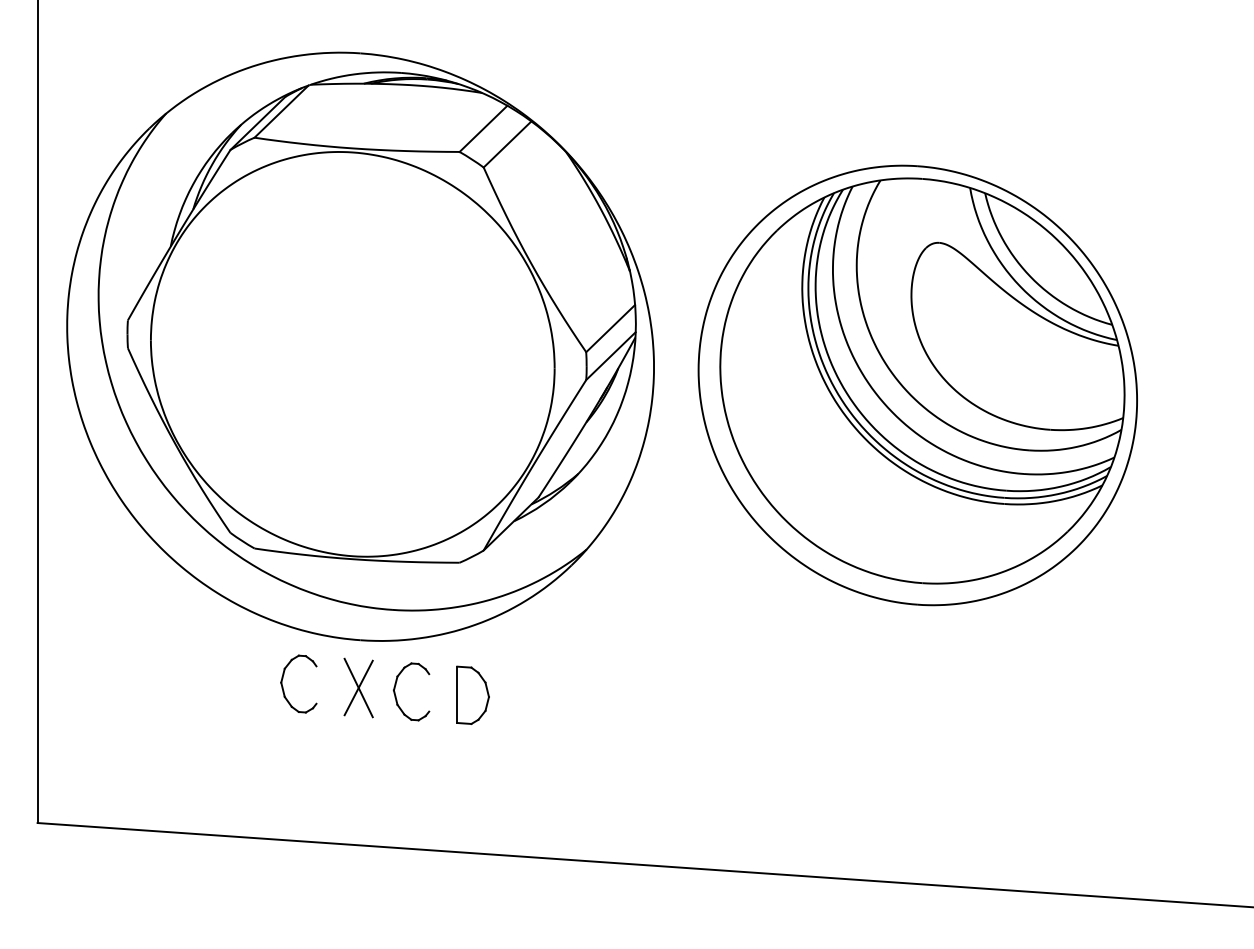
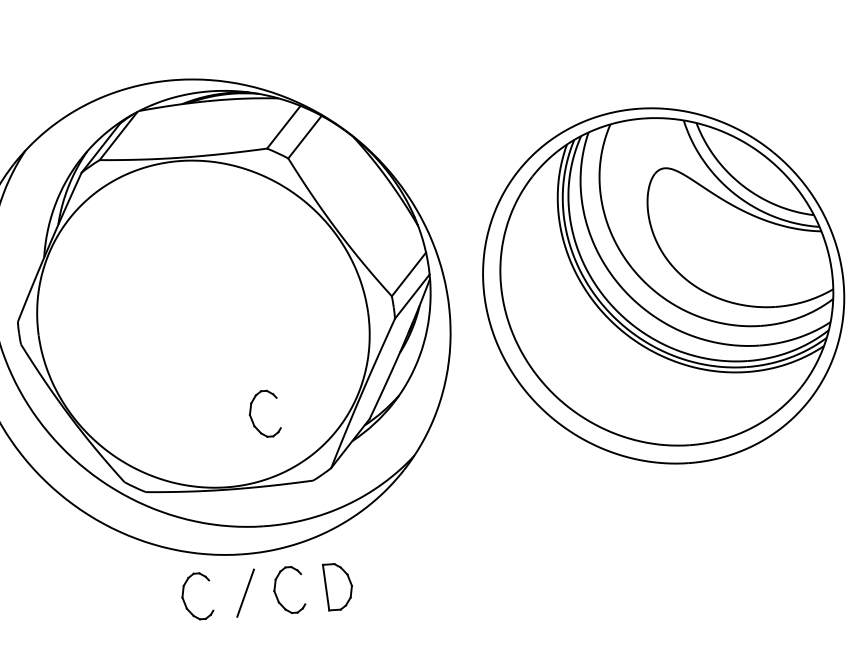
part: (396, 477) -> (252, 418), added
line: (358, 687) -> (245, 592), removed

